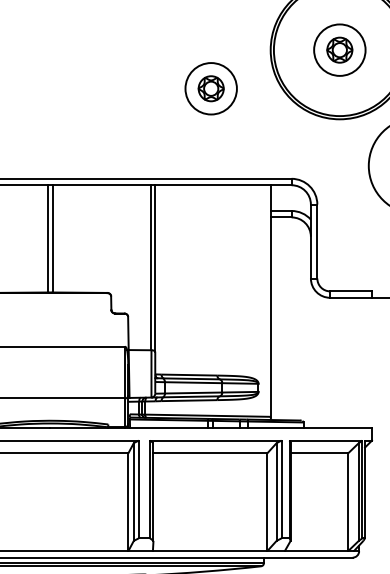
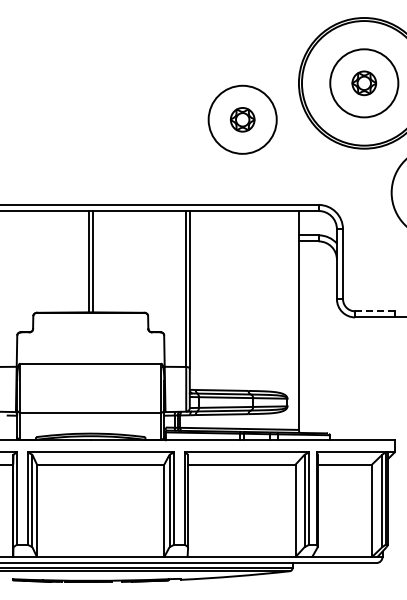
circle: (339, 50) -> (363, 83), size x1.4
circle: (210, 88) -> (242, 119), size x1.4
line: (350, 291) -> (374, 311), solid -> dashed

